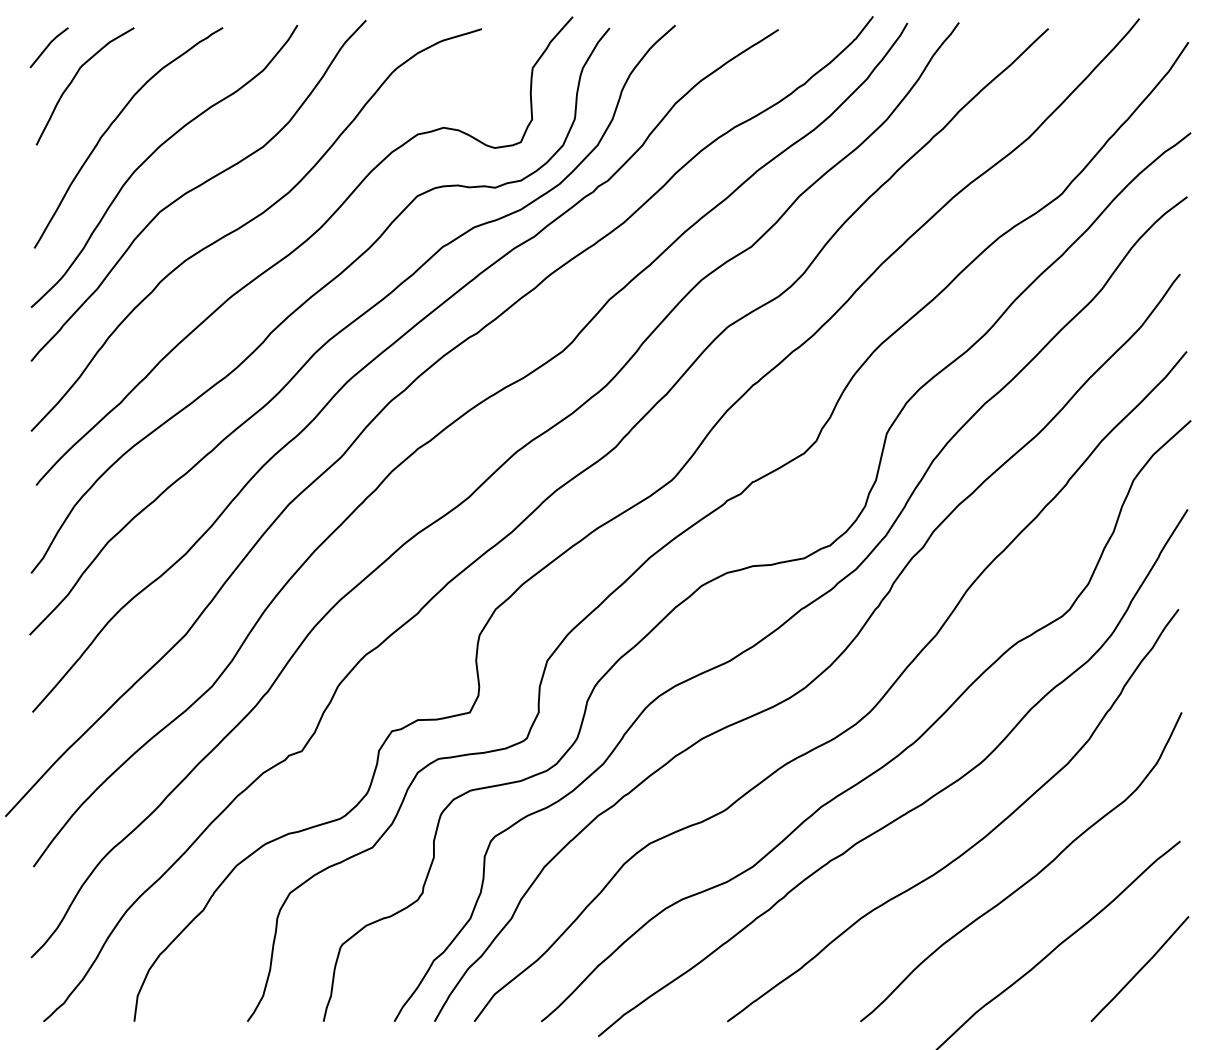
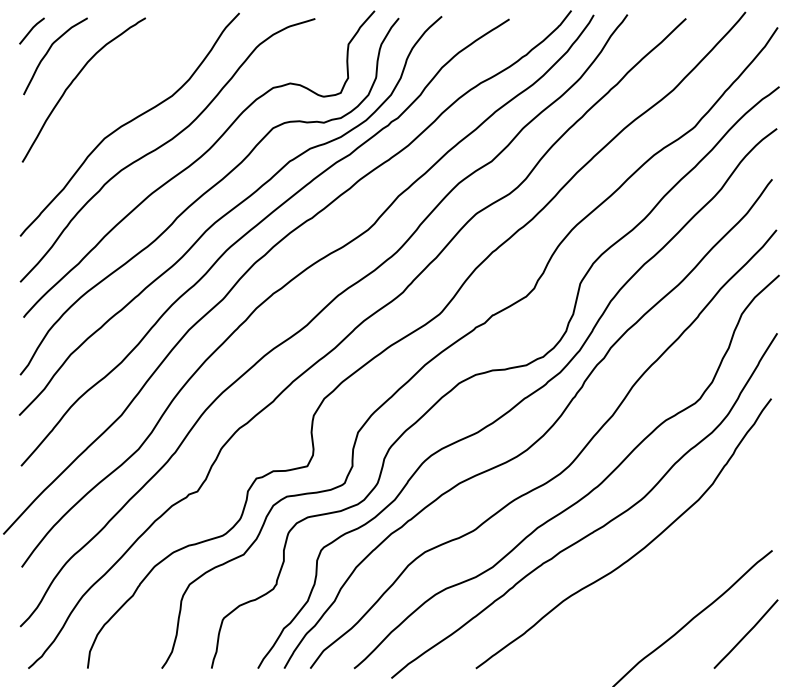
curve: (153, 153) -> (100, 100), removed
curve: (1026, 880) -> (671, 576), removed

